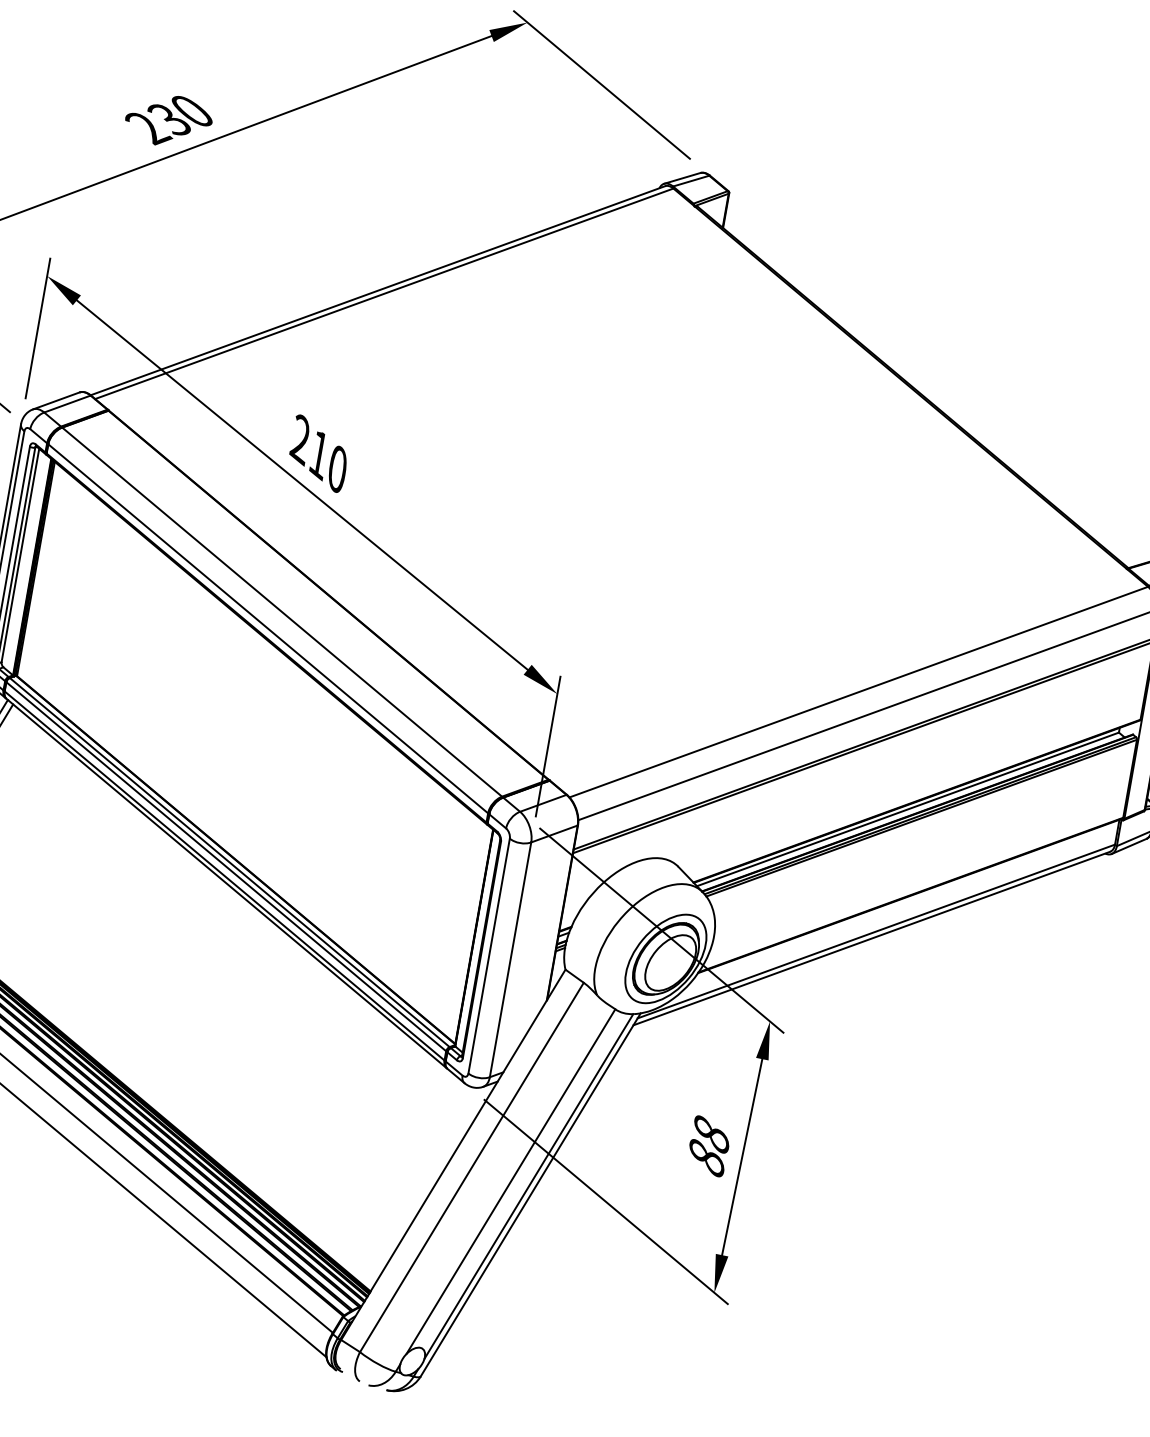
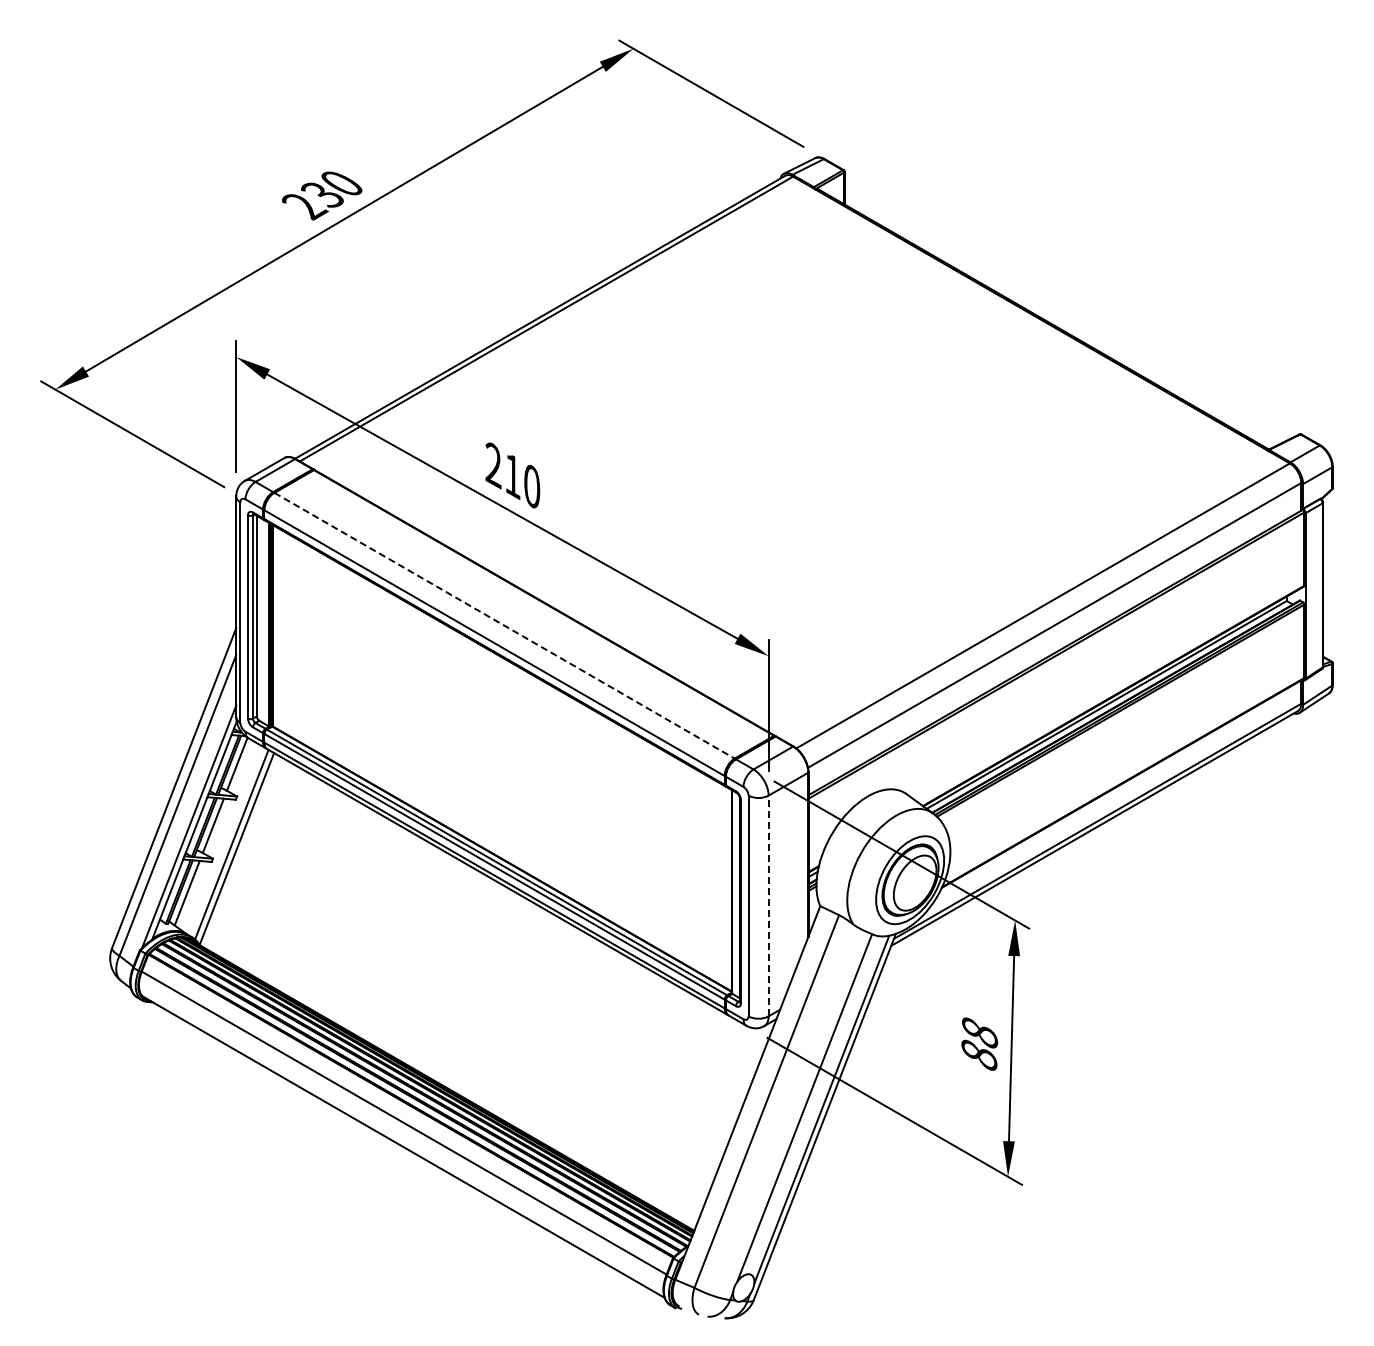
line: (282, 611) -> (504, 625), solid -> dashed
line: (510, 959) -> (768, 905), solid -> dashed

